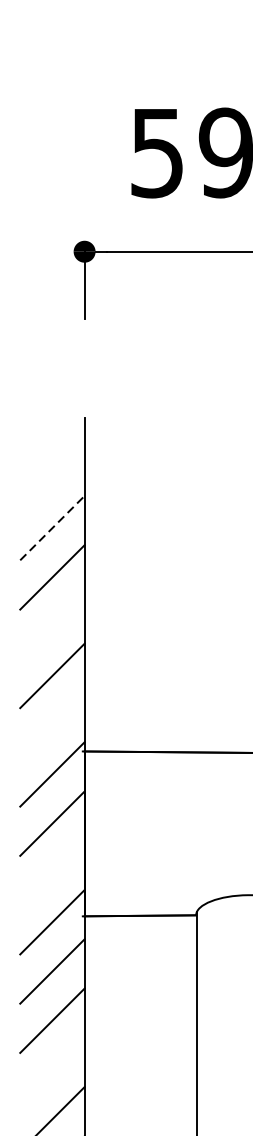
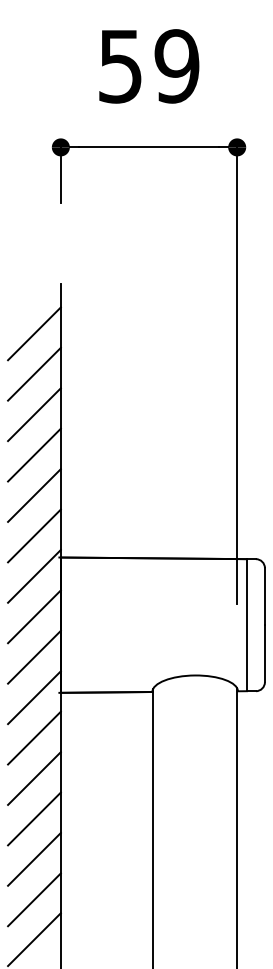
line: (52, 478) -> (34, 333), added
line: (52, 527) -> (34, 373), dashed -> solid
line: (52, 625) -> (34, 454), added
line: (52, 724) -> (34, 535), added
line: (52, 872) -> (34, 656), added
line: (52, 1069) -> (34, 818), added

